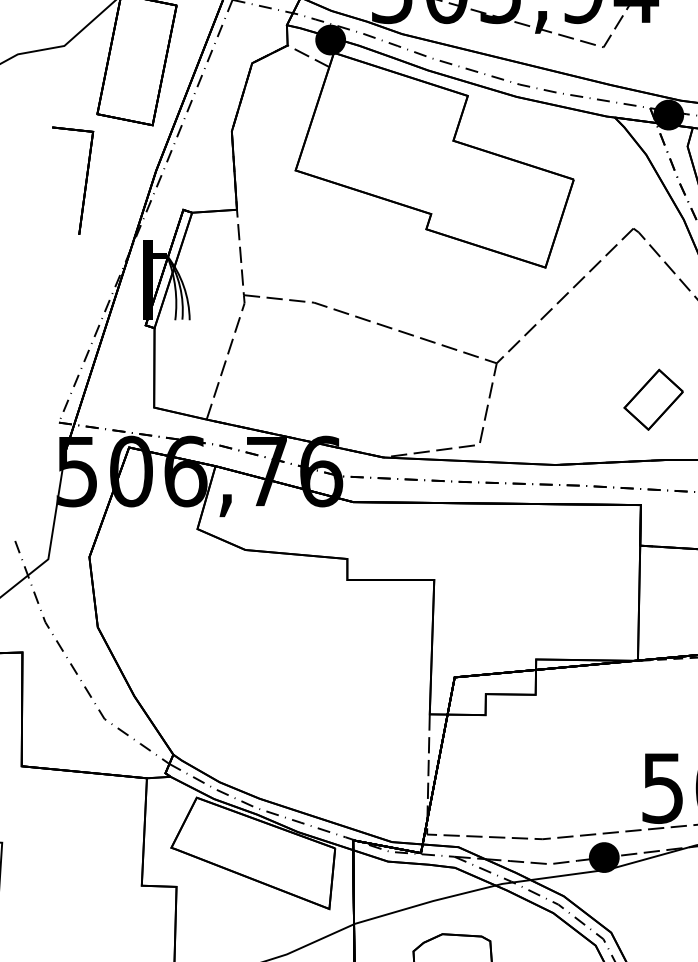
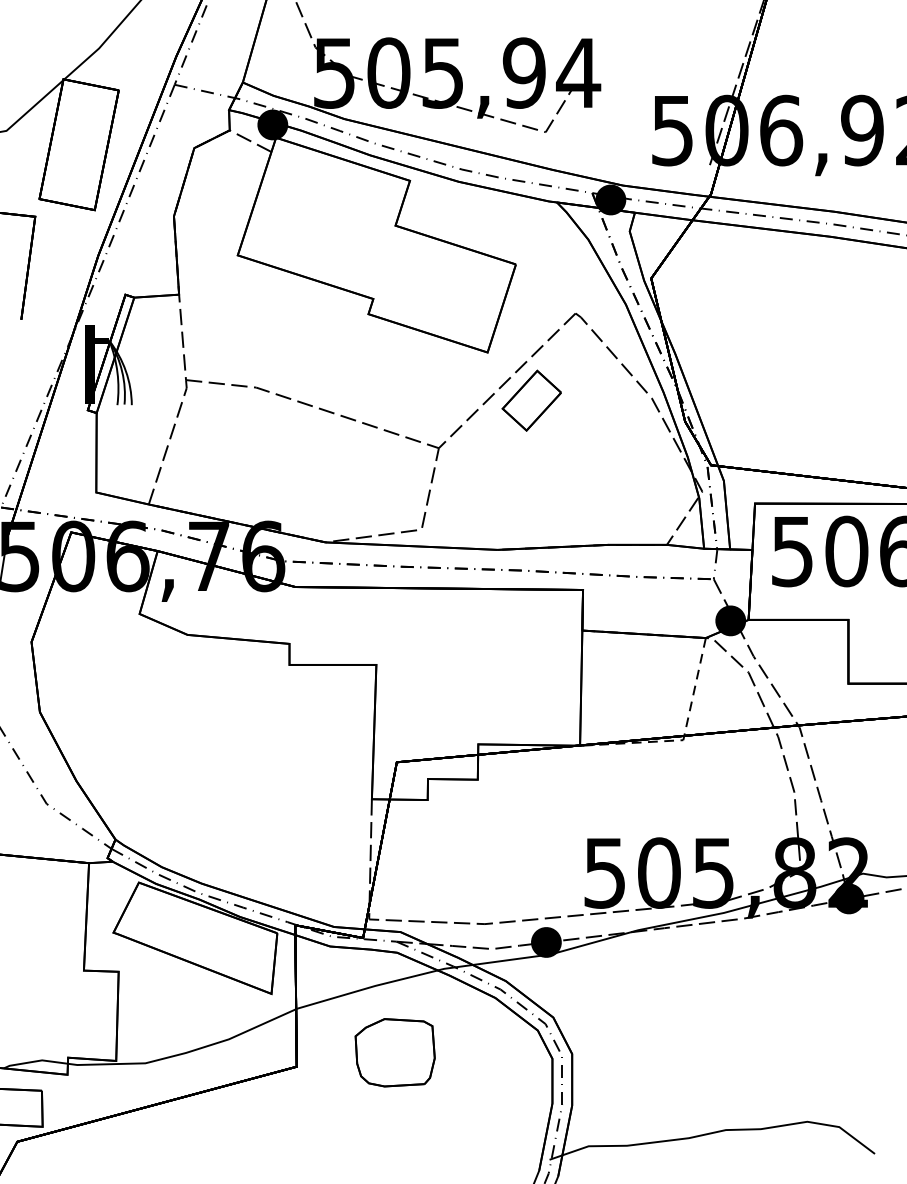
part: (653, 399) -> (531, 400), moved

